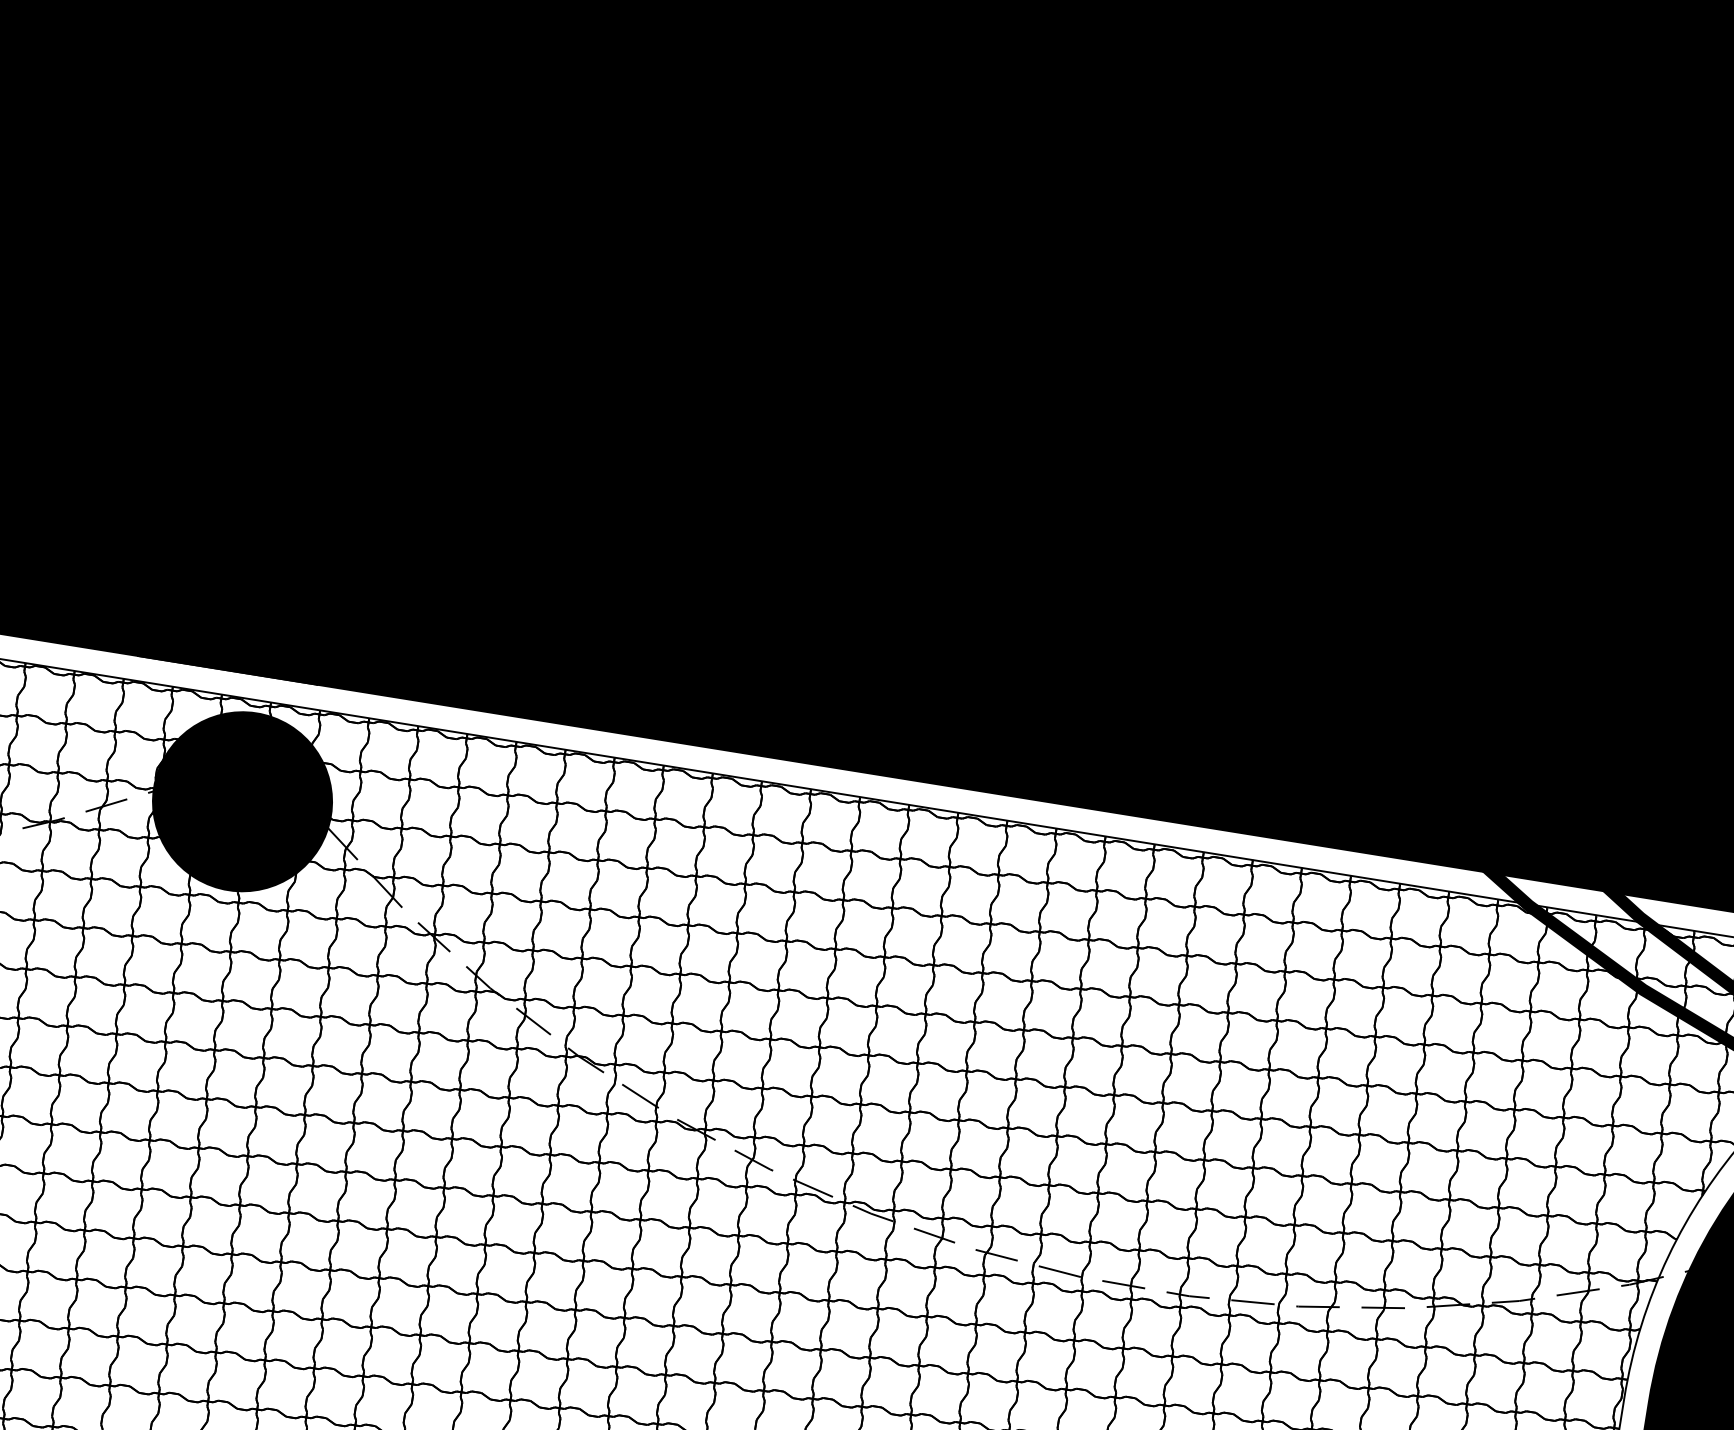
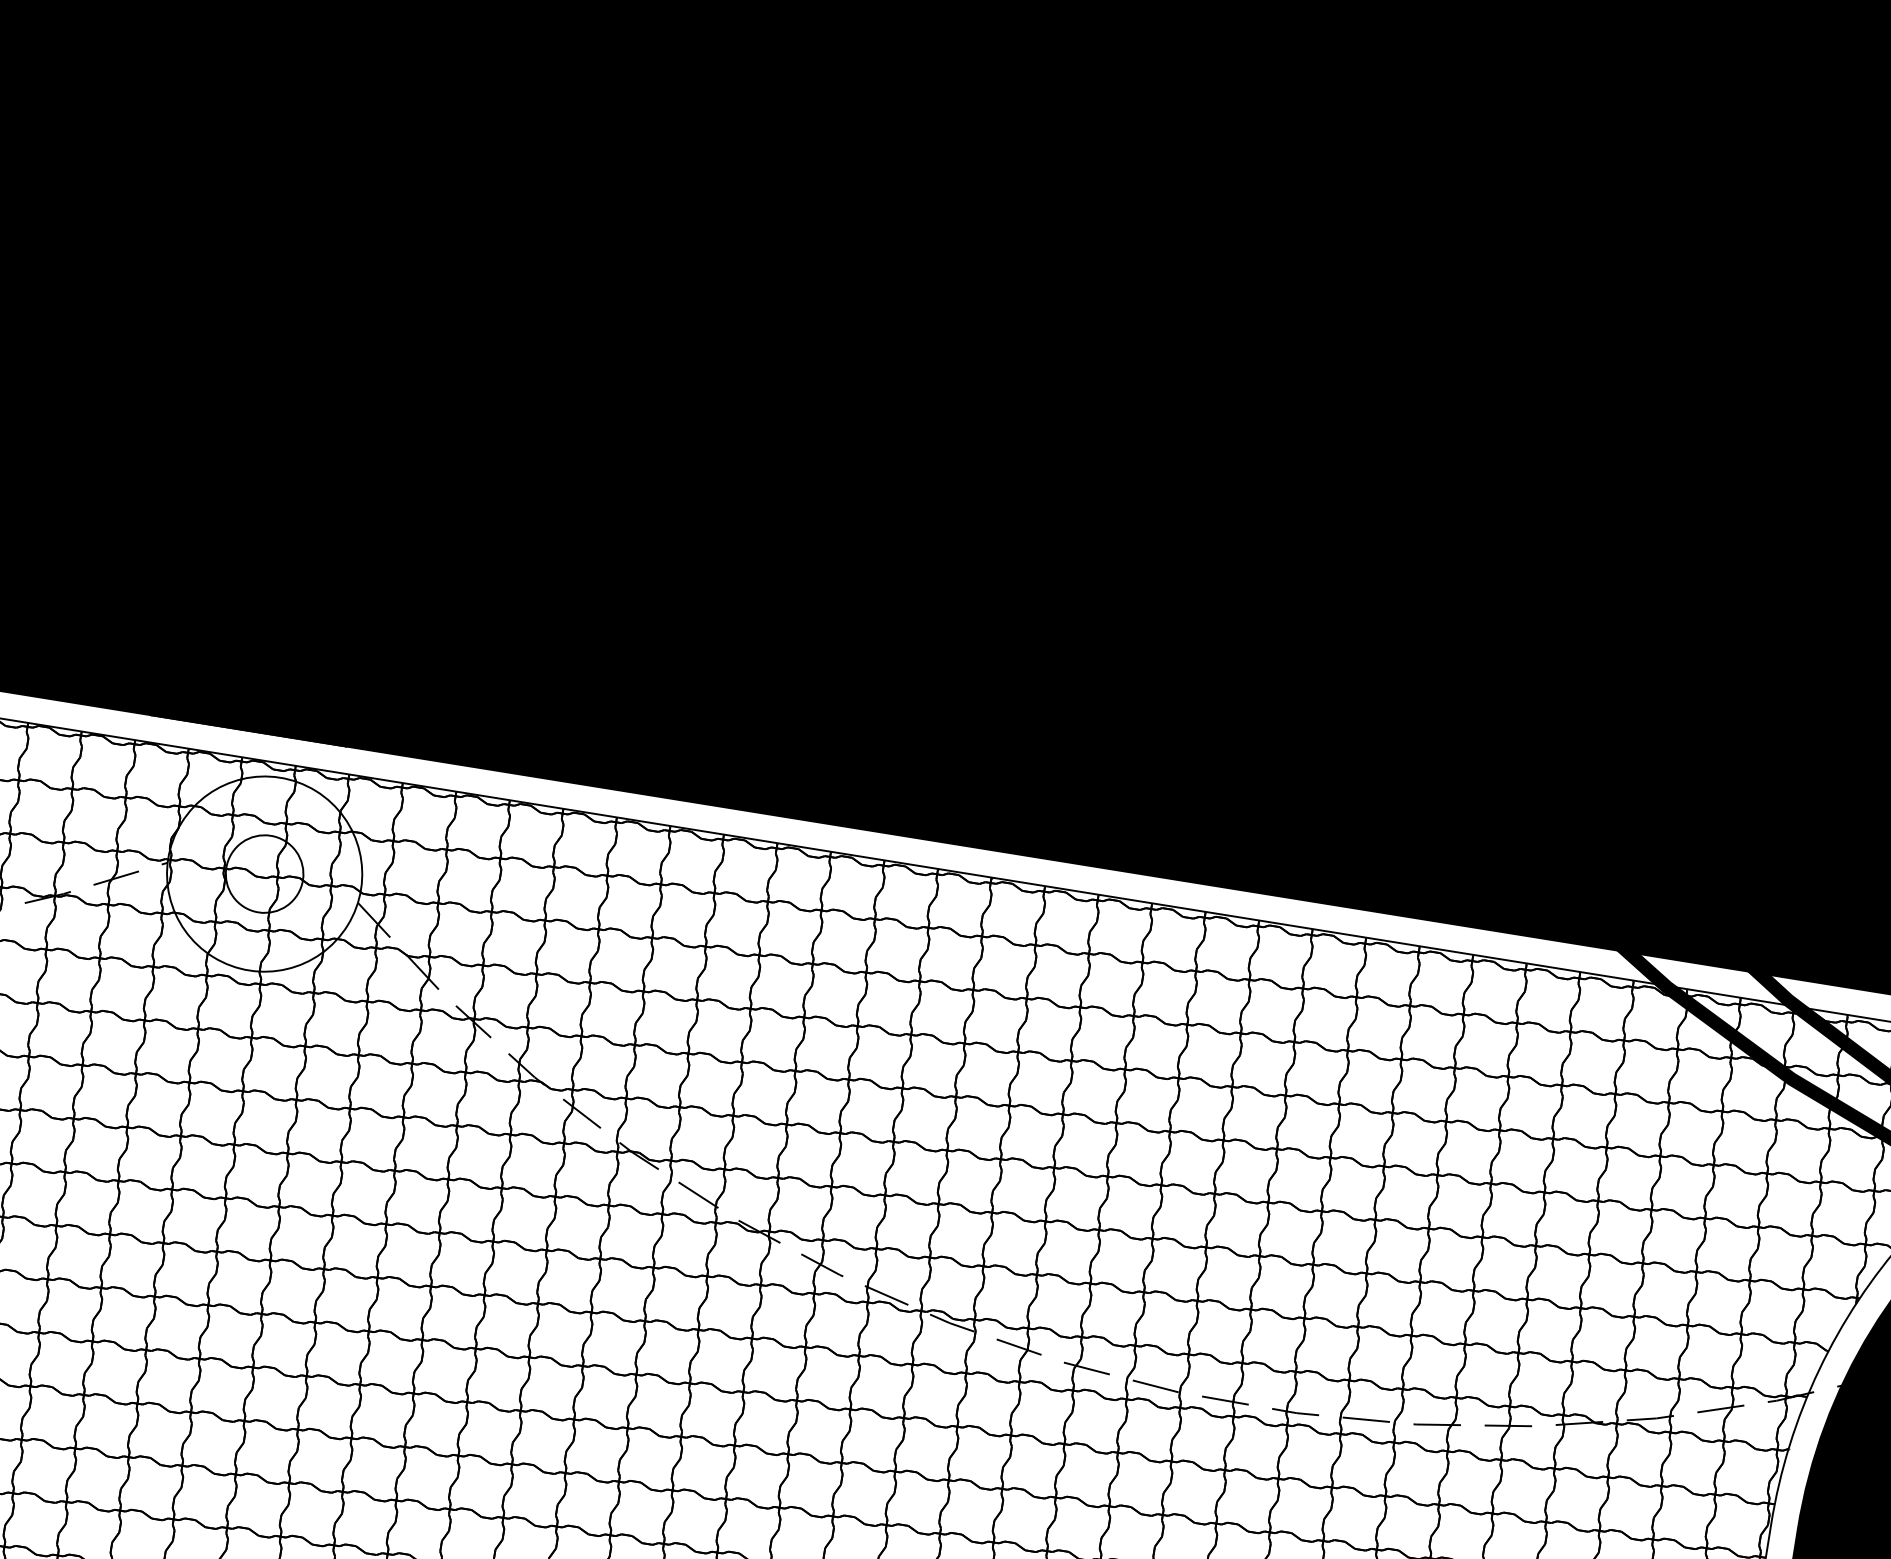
fill: (242, 801) -> (264, 873), removed
fill: (242, 801) -> (264, 873), removed

